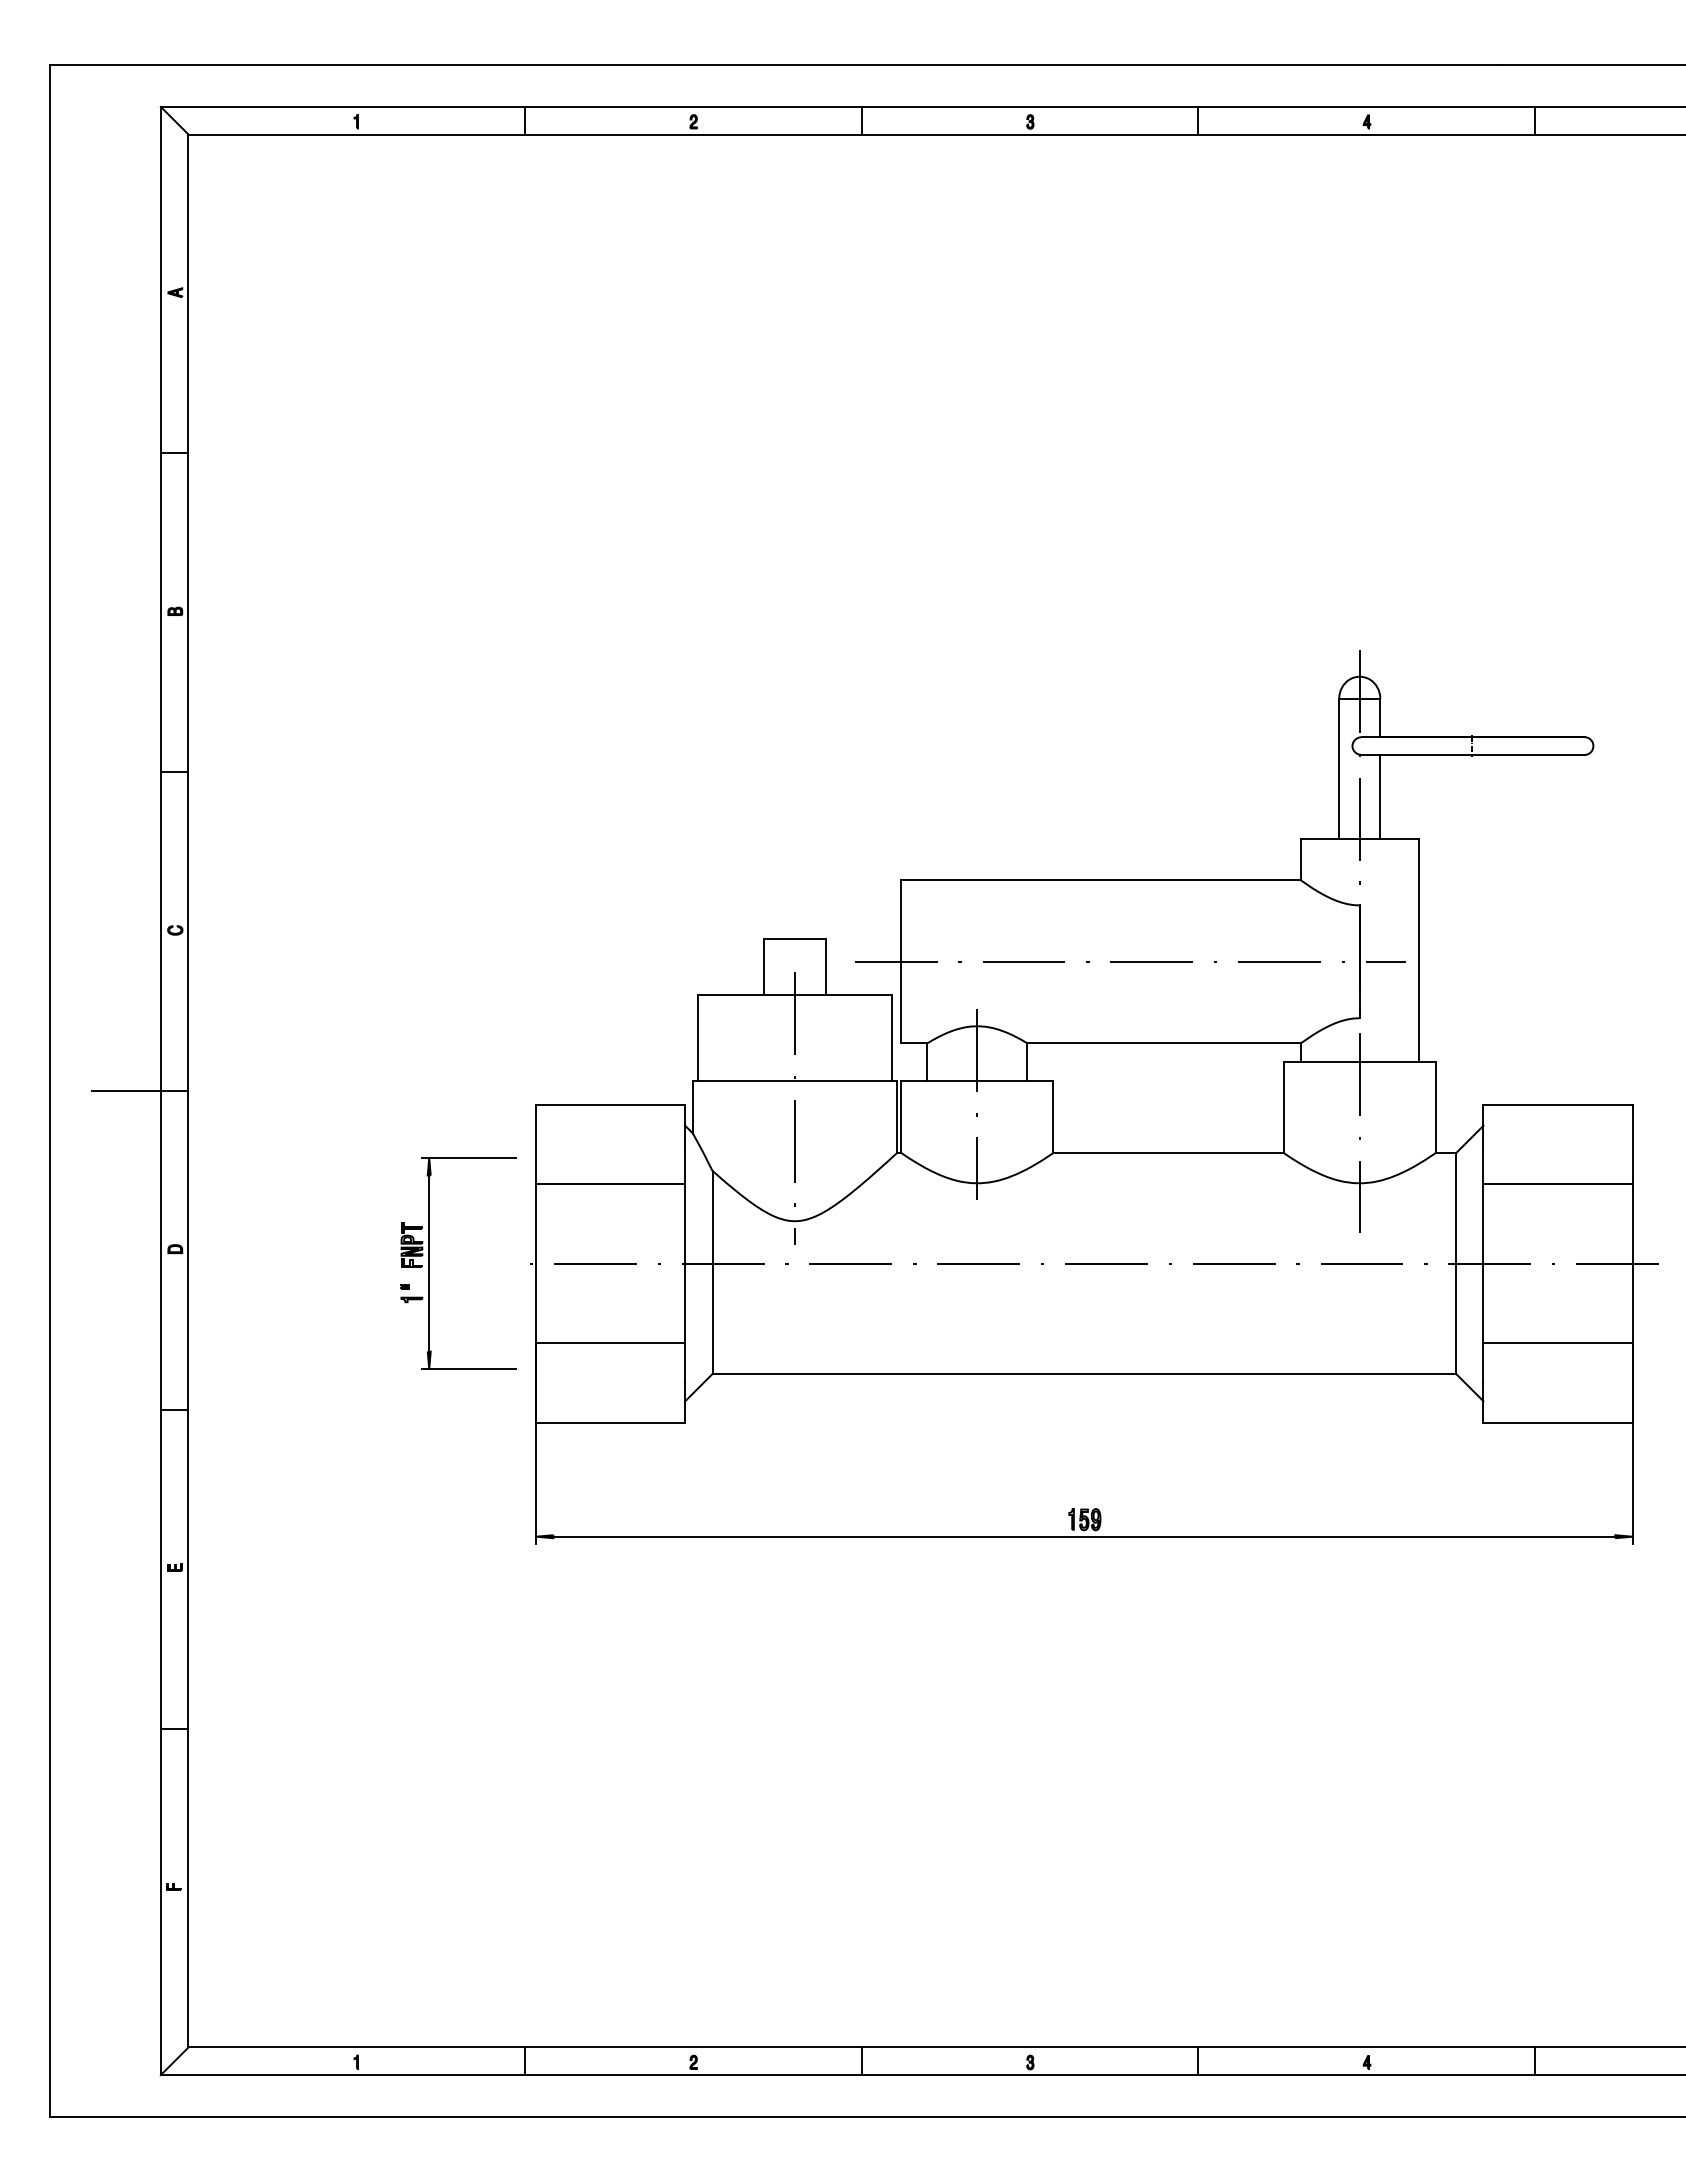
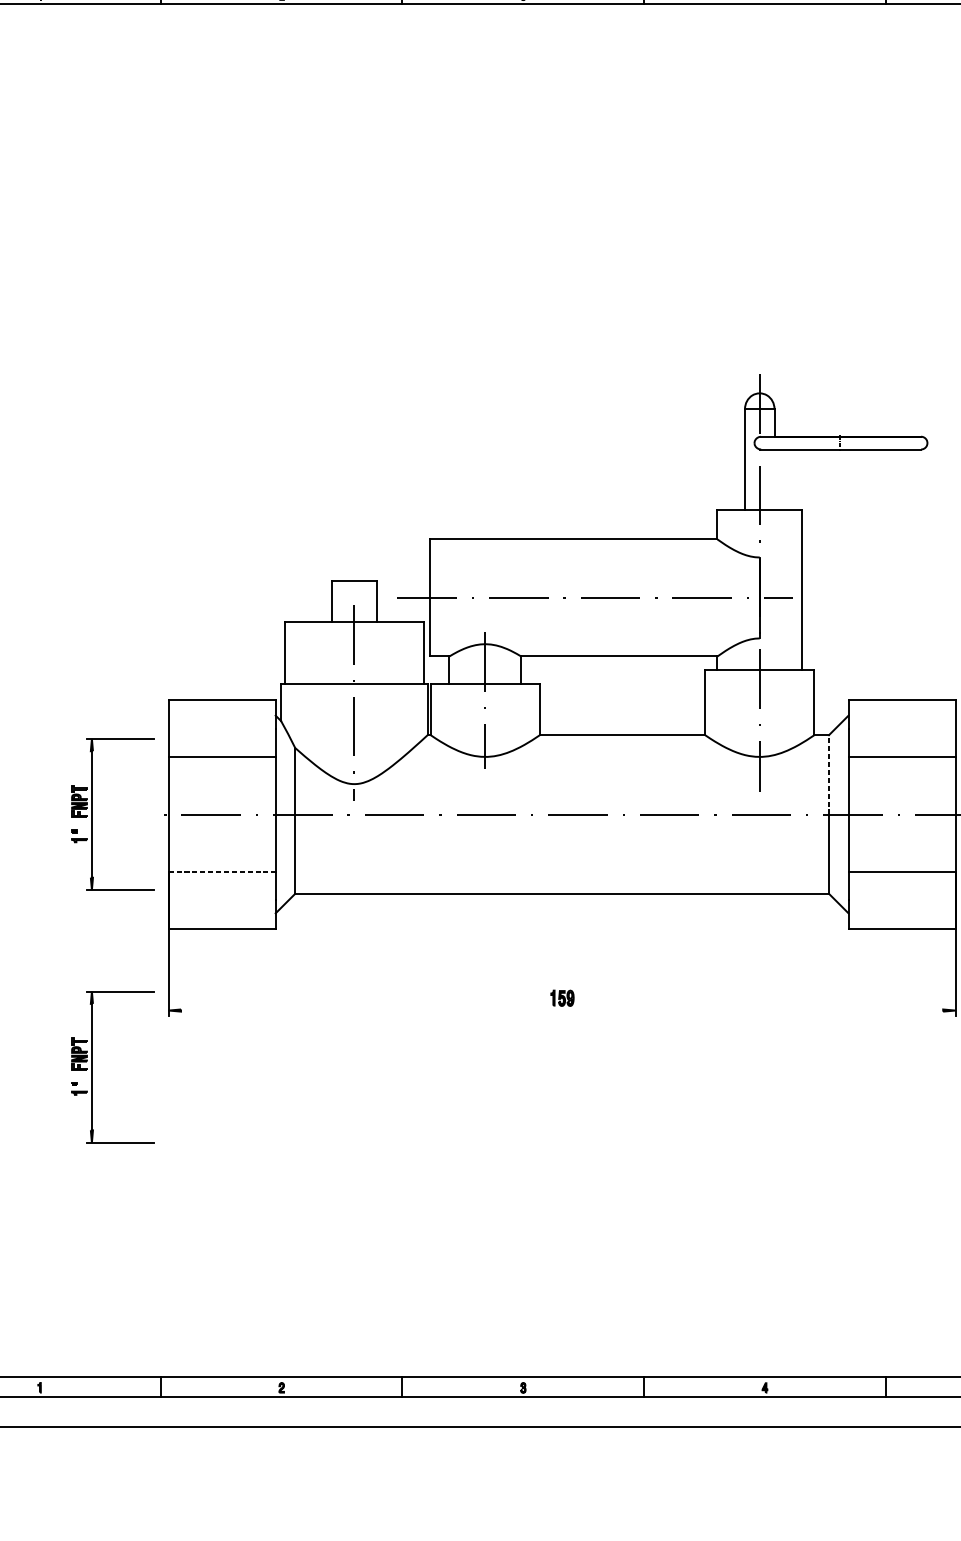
line: (1380, 796) -> (774, 479), removed
line: (1456, 1207) -> (829, 774), solid -> dashed
line: (610, 1343) -> (222, 871), solid -> dashed
line: (1084, 1536) -> (562, 1010), removed
part: (429, 1615) -> (92, 1067), added

